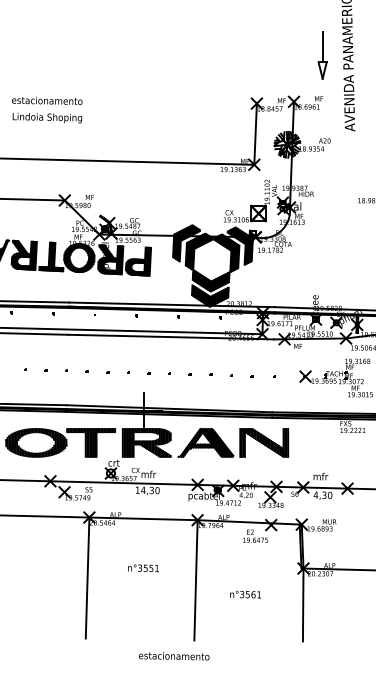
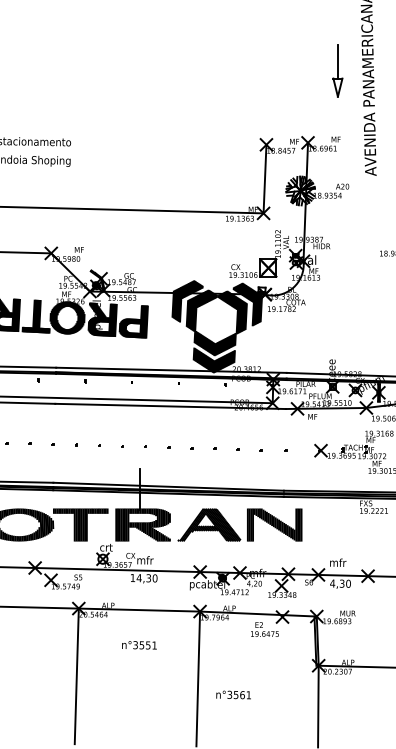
part: (322, 55) -> (337, 70), moved
text: (143, 568) -> (139, 645), moved
text: (245, 594) -> (233, 694), moved

